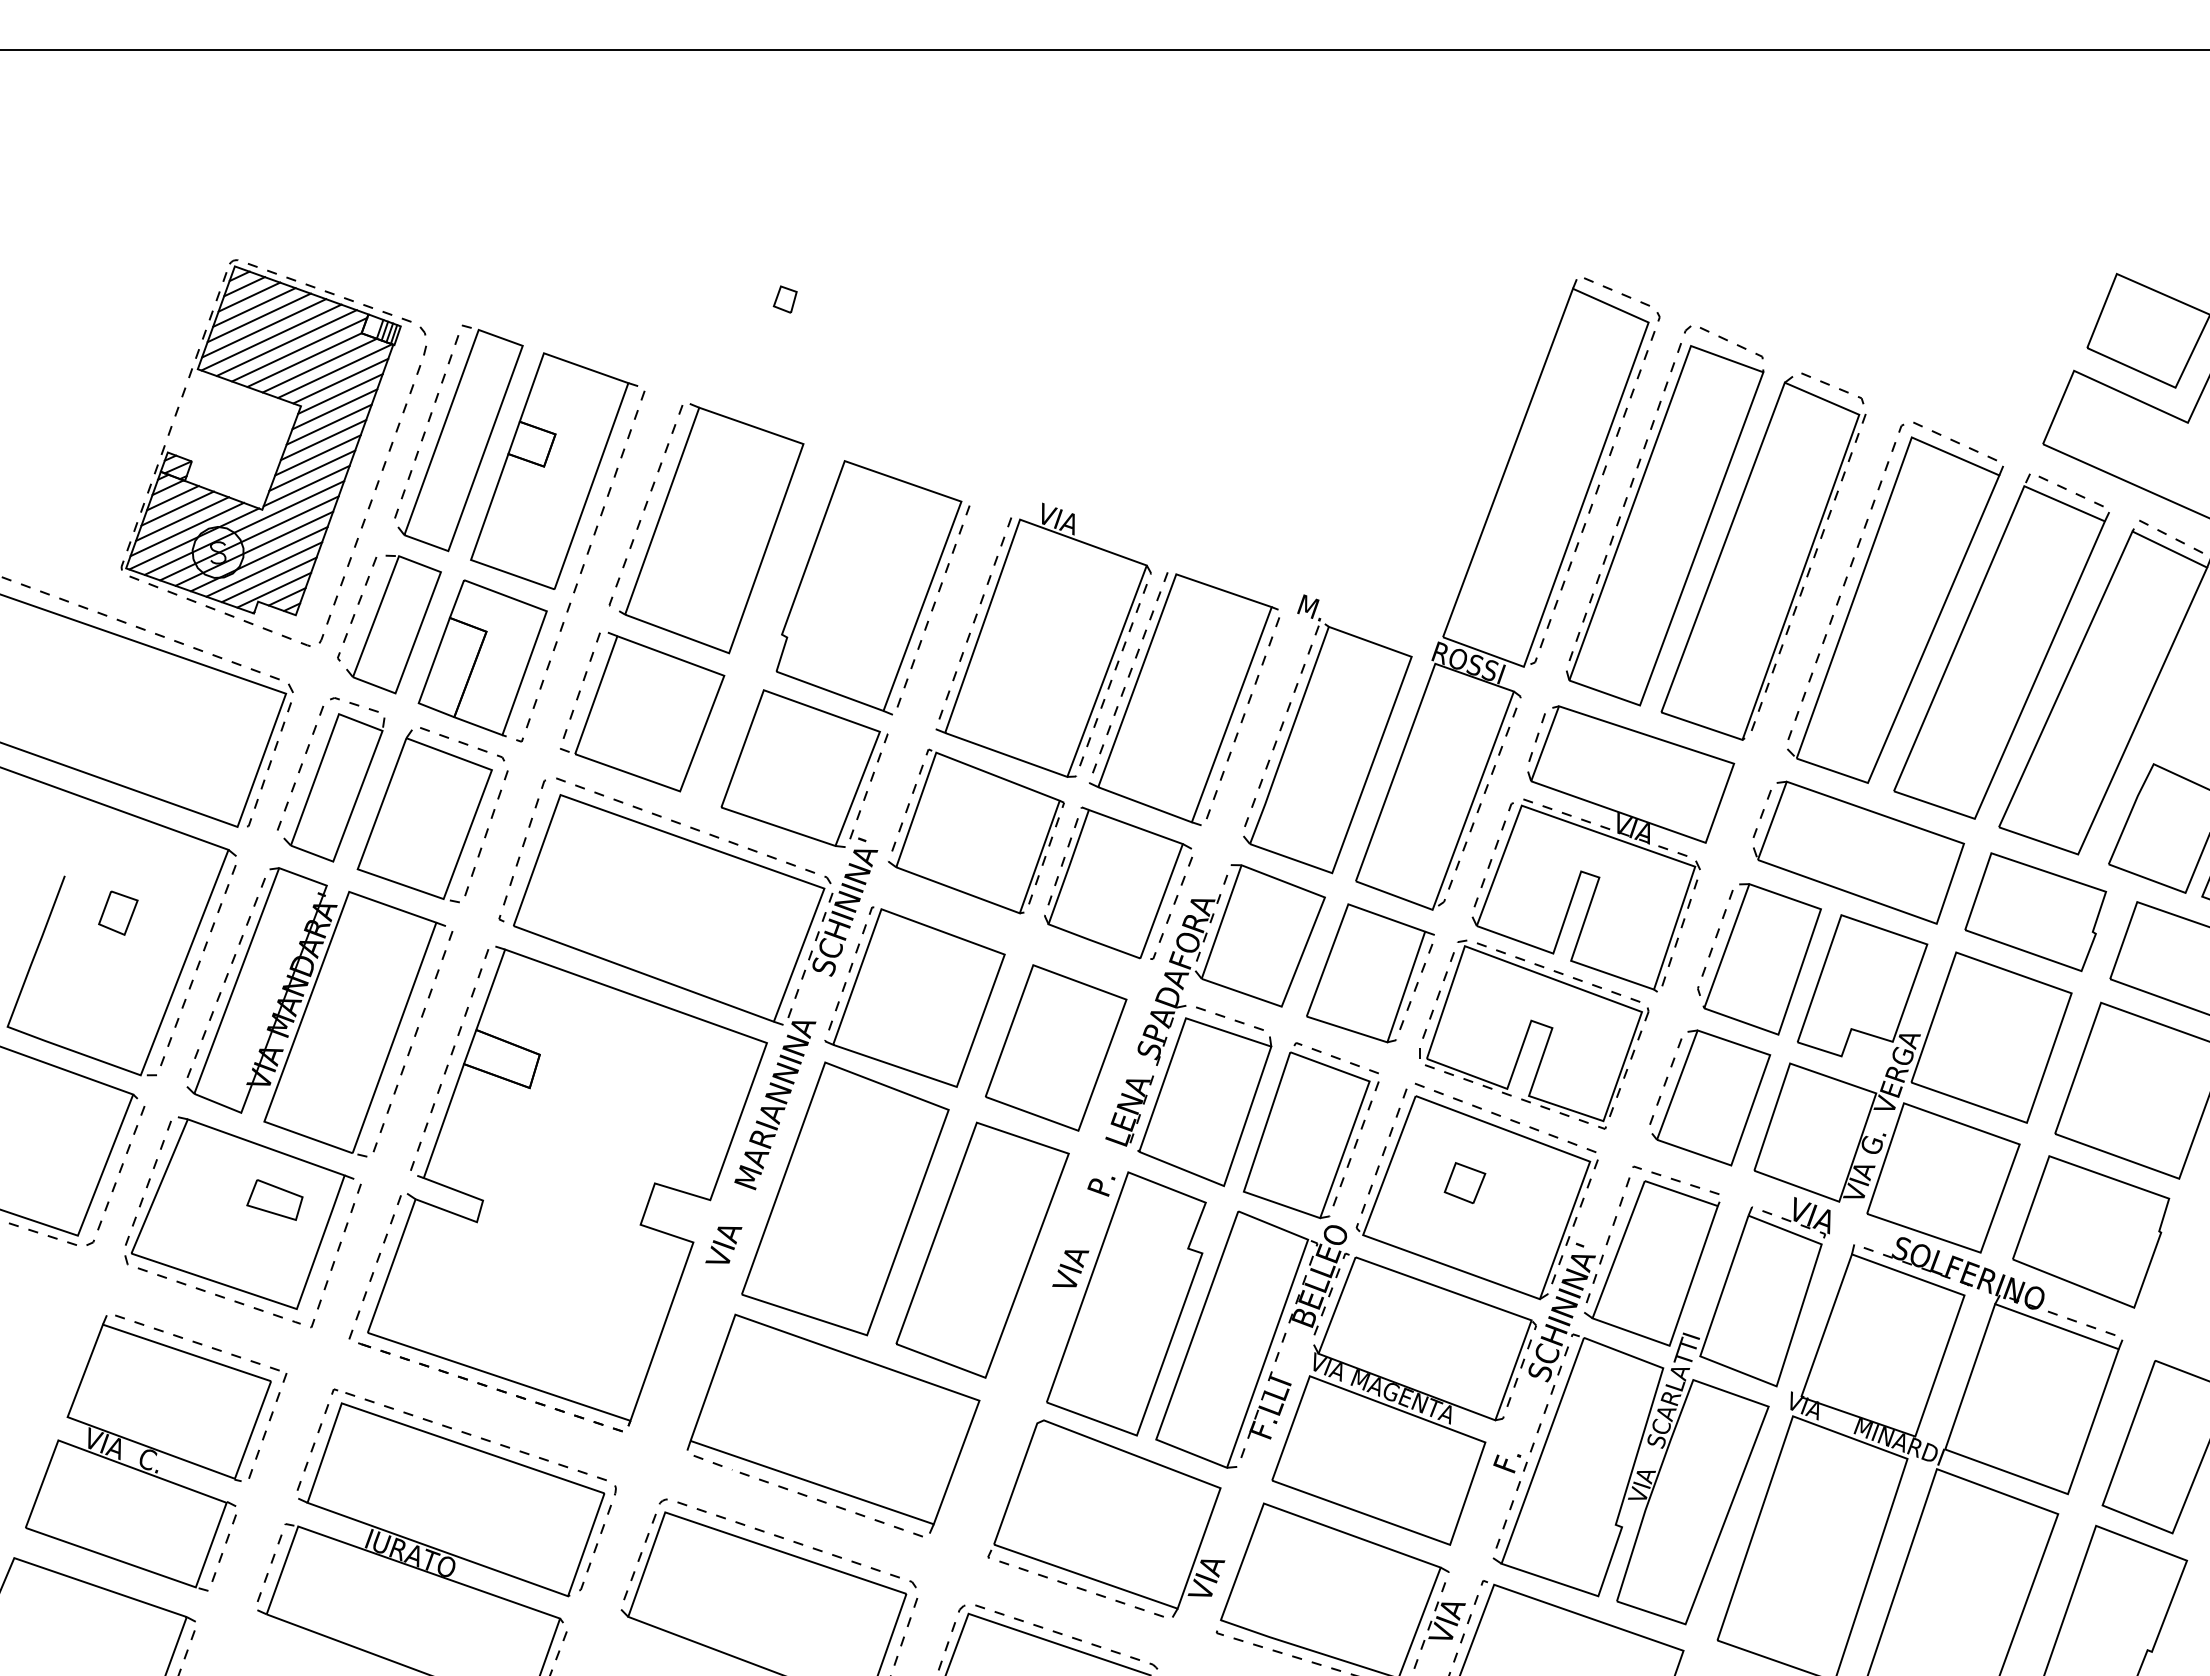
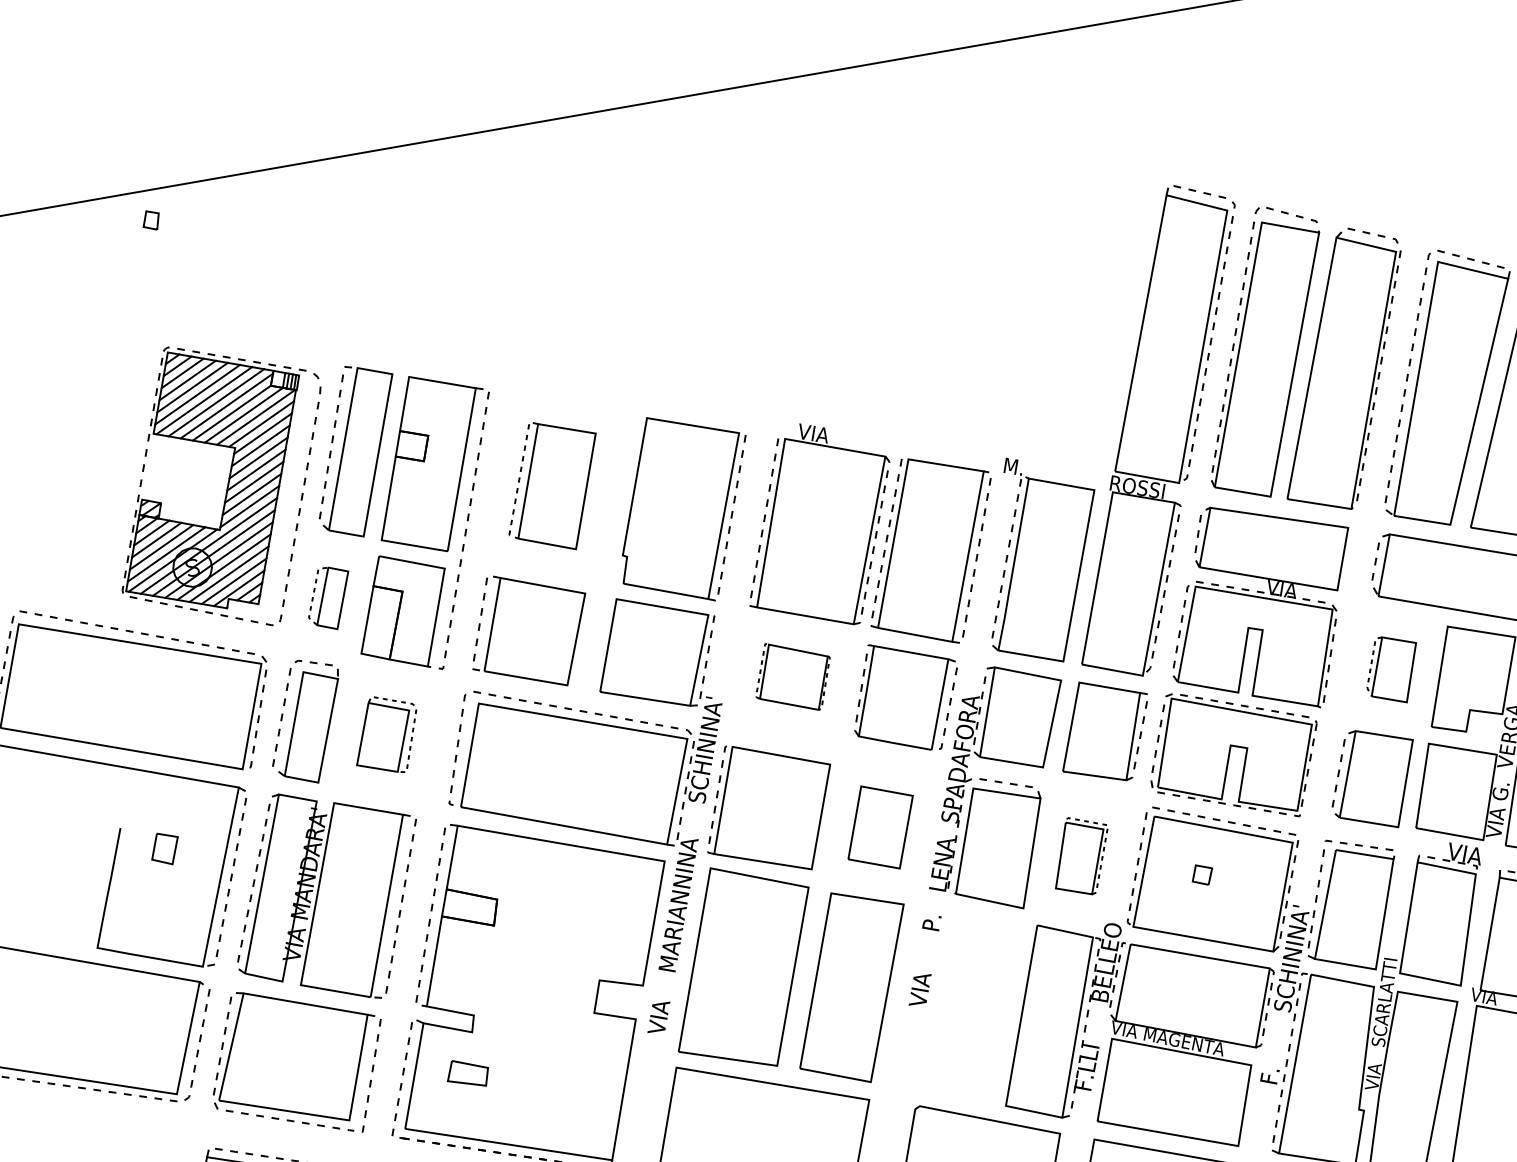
part: (784, 299) -> (150, 220), moved
part: (706, 528) -> (552, 486), size x0.7
part: (389, 624) -> (329, 598), size x0.6
part: (432, 815) -> (386, 735), size x0.6
part: (975, 831) -> (792, 676), size x0.6
part: (1759, 959) -> (1392, 670), size x0.6
part: (1056, 1047) -> (880, 827), size x0.7
part: (1311, 1130) -> (1081, 855), size x0.6
part: (1464, 1183) -> (1202, 875), size x0.7
part: (274, 1199) -> (467, 1073), moved
part: (1126, 1303) -> (966, 1008), removed

